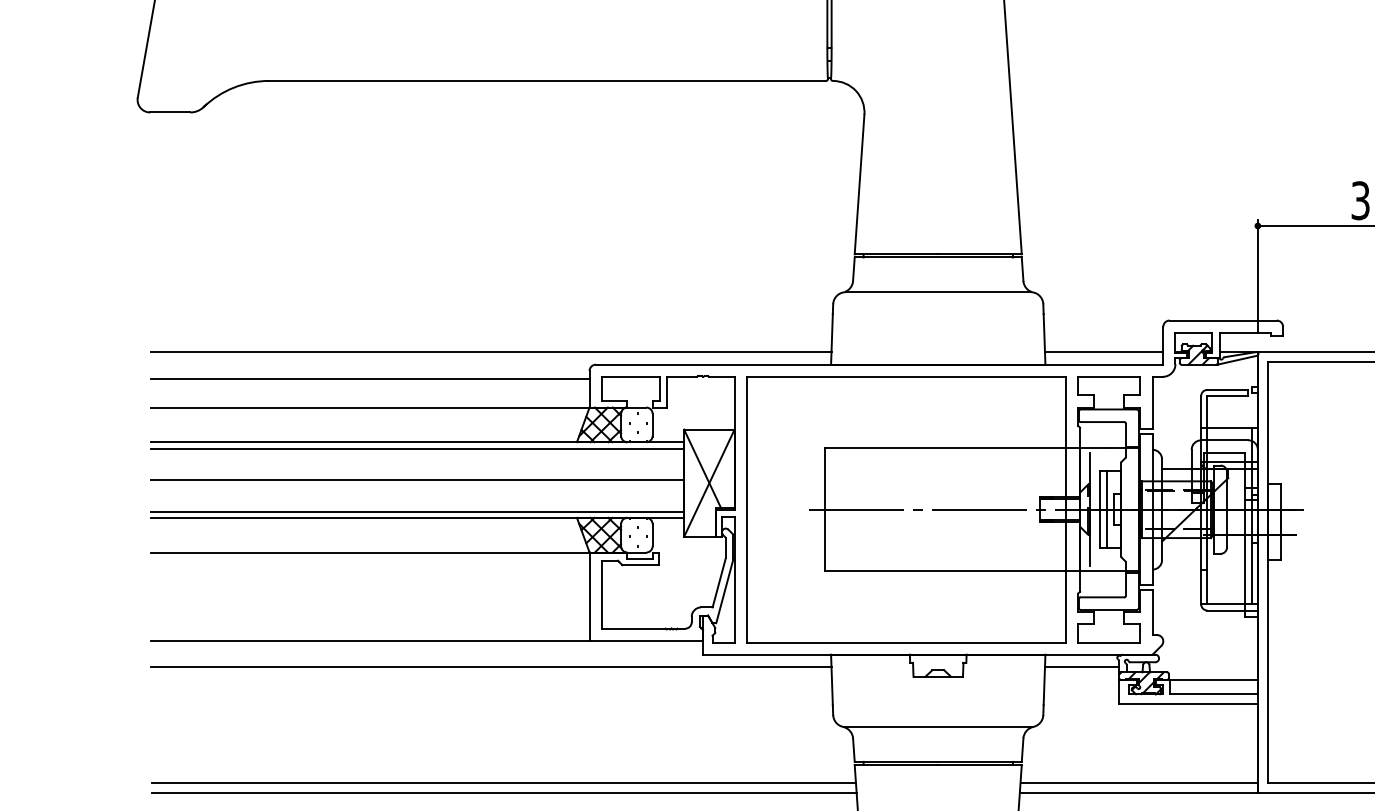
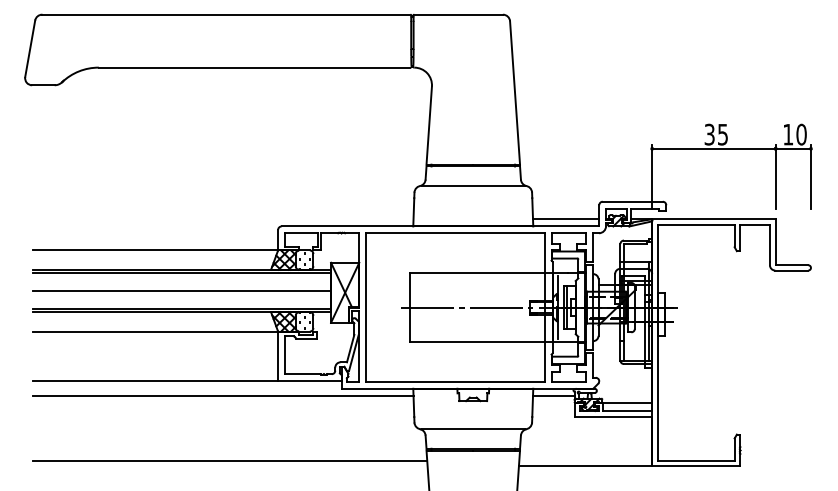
line: (490, 352) -> (222, 219), removed
line: (370, 379) -> (155, 234), removed
line: (1138, 782) -> (585, 460), removed
line: (502, 793) -> (229, 466), removed

